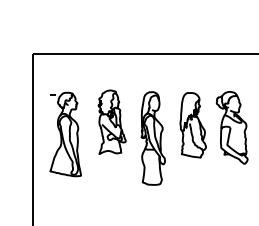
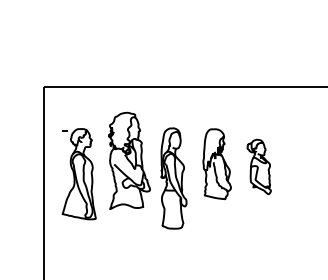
part: (112, 121) -> (129, 160), size x1.4
part: (231, 127) -> (258, 166), size x0.7

